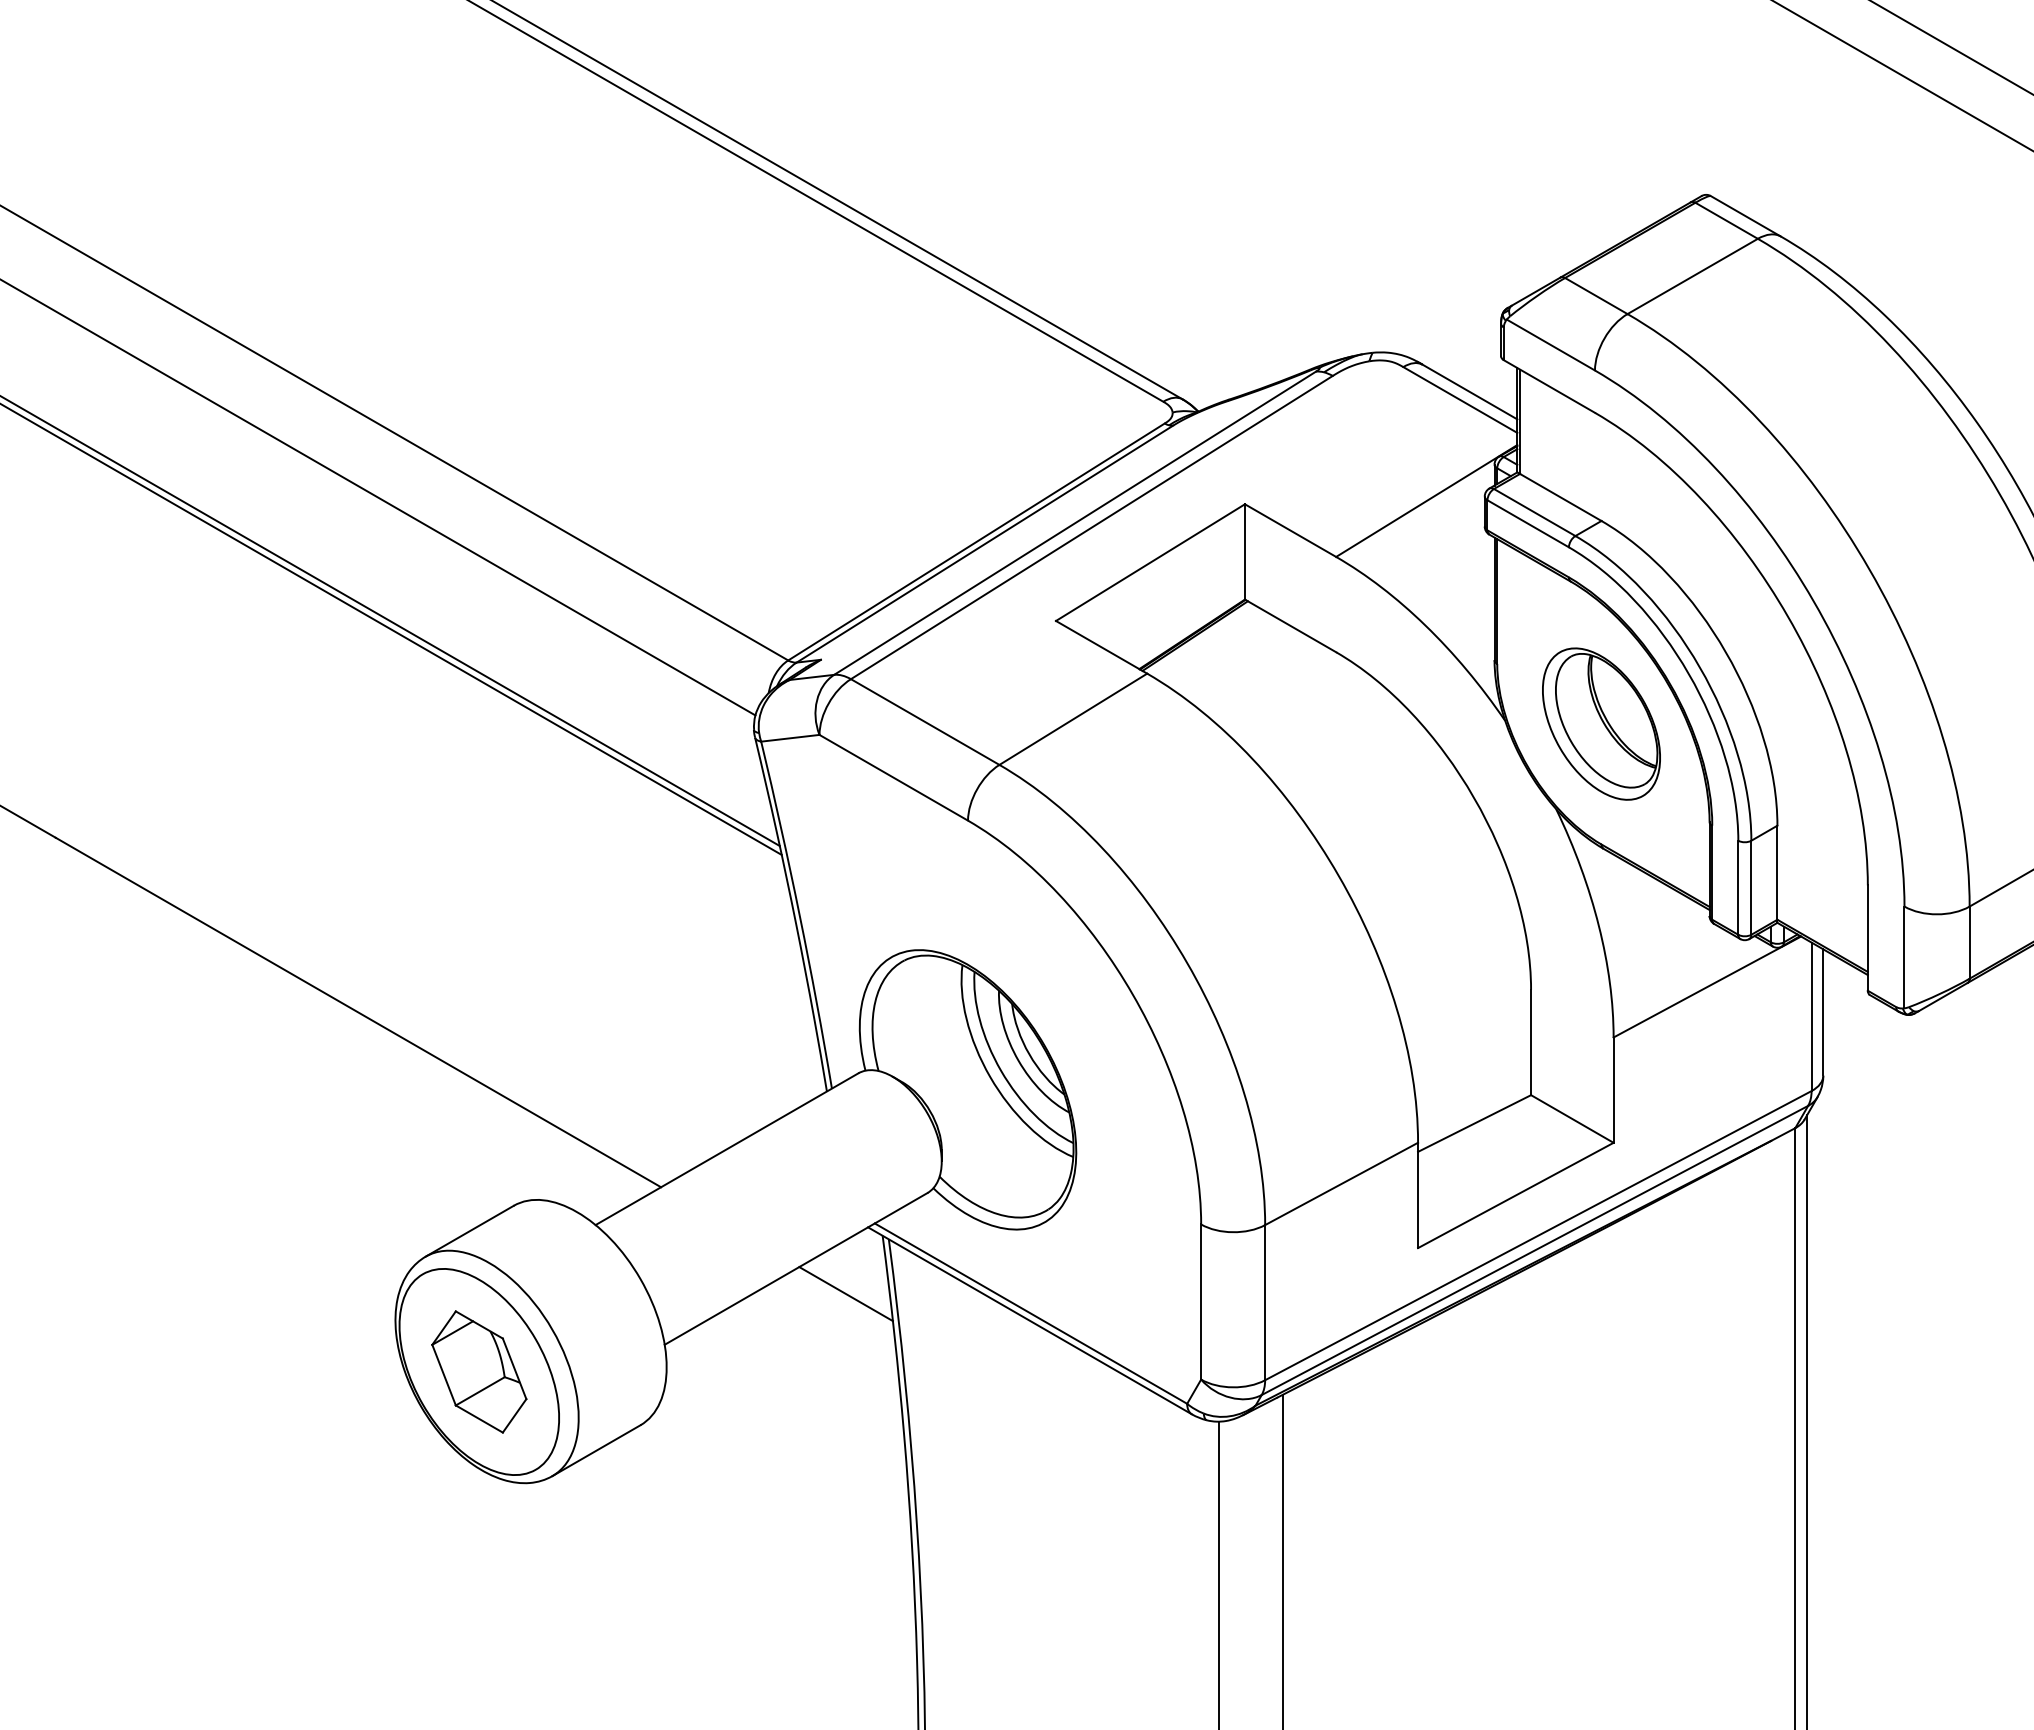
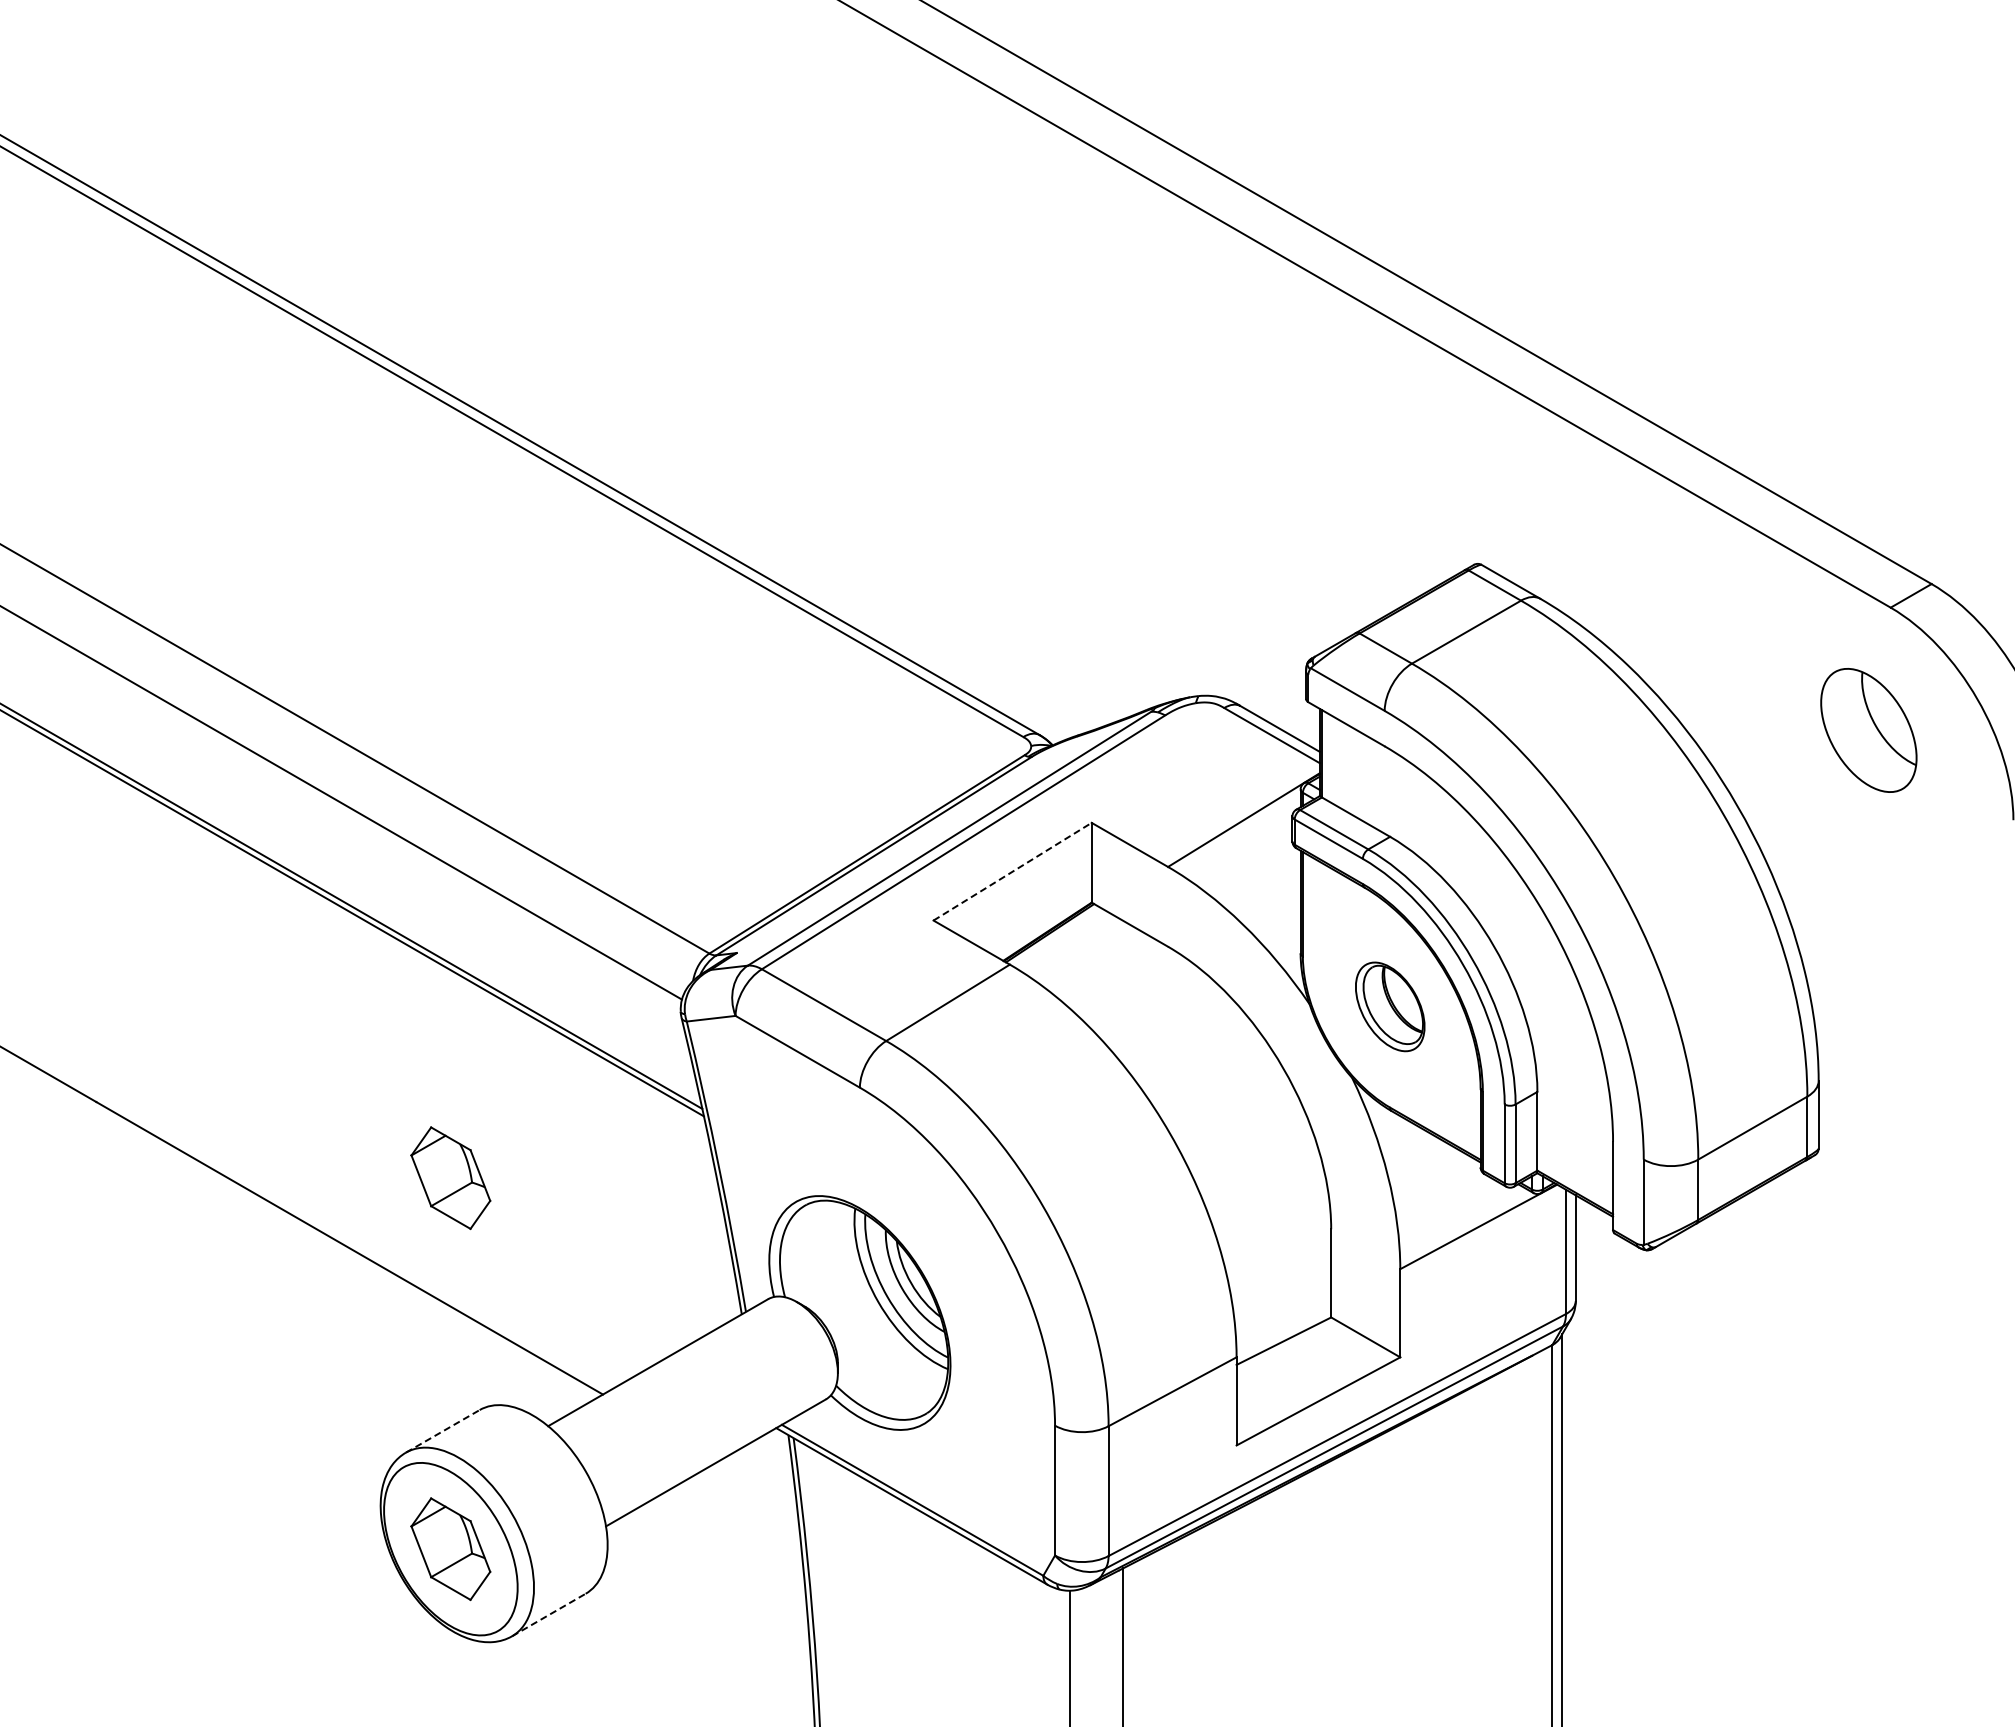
line: (1150, 562) -> (1012, 871), solid -> dashed
part: (1601, 723) -> (1390, 1006), size x0.7
part: (478, 927) -> (450, 1177), added
line: (469, 1231) -> (442, 1431), solid -> dashed
line: (845, 1293) -> (757, 1483), removed
line: (595, 1451) -> (548, 1615), solid -> dashed

